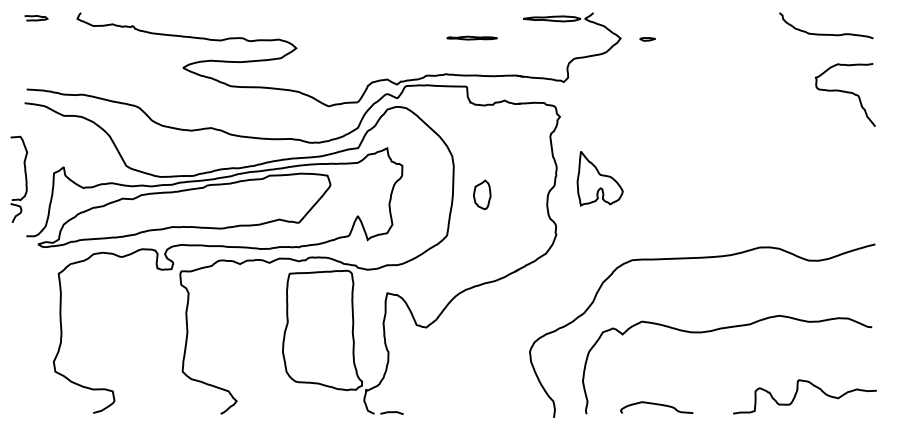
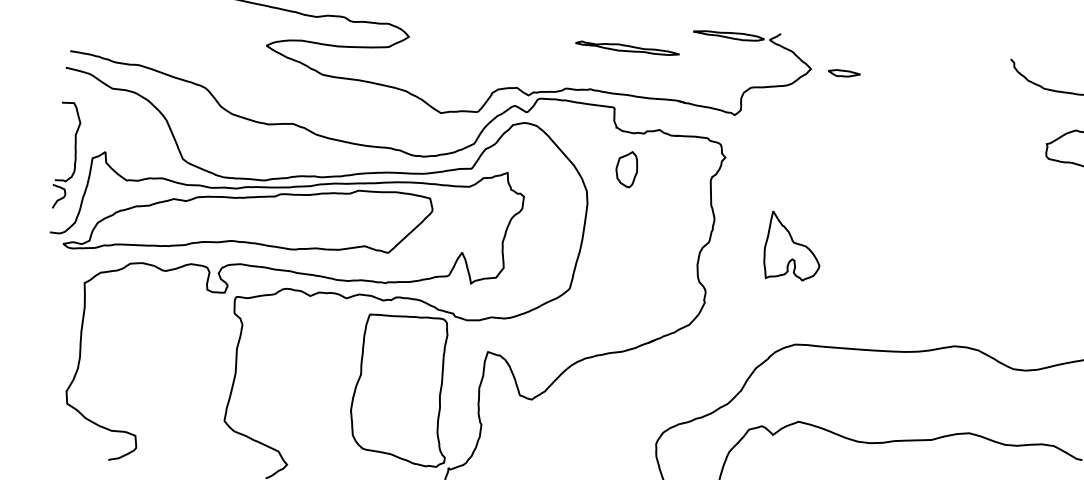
part: (471, 37) -> (626, 47), size x1.67
part: (647, 39) -> (844, 73), size x1.67
part: (19, 178) -> (67, 154), moved
part: (599, 178) -> (792, 247), moved
part: (482, 194) -> (627, 168), moved

